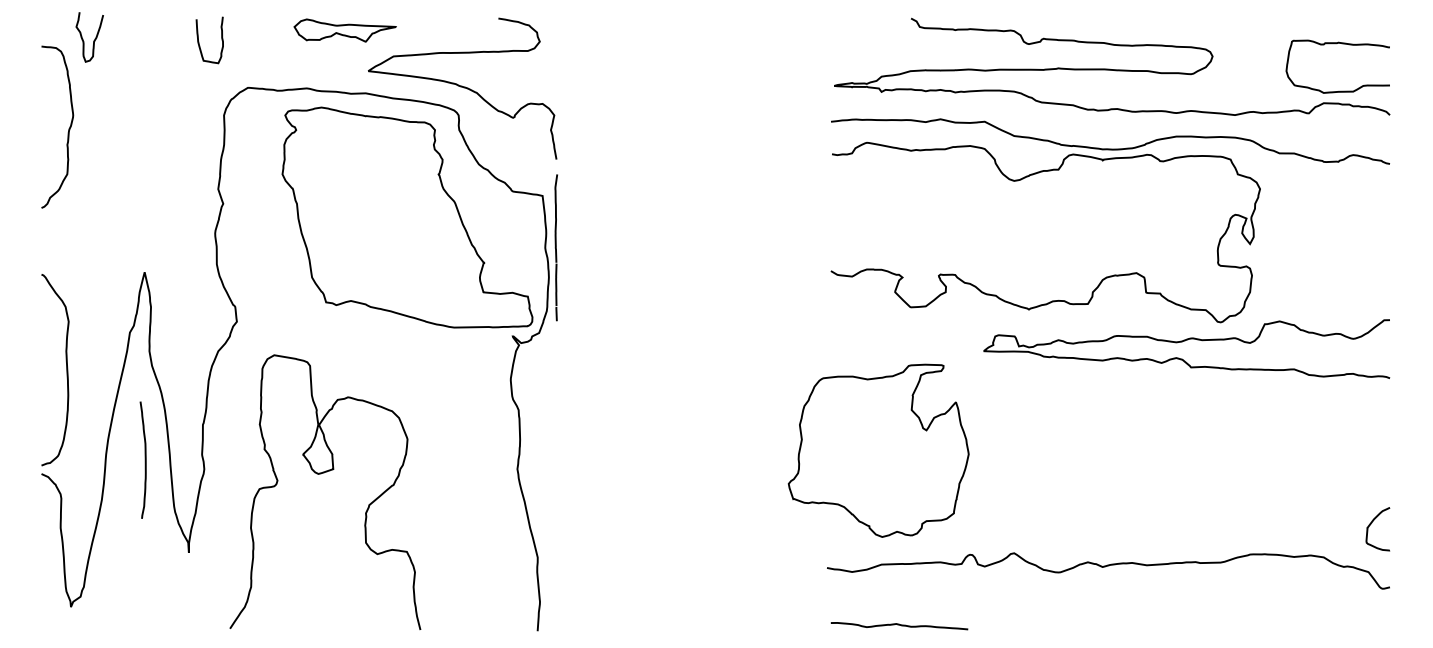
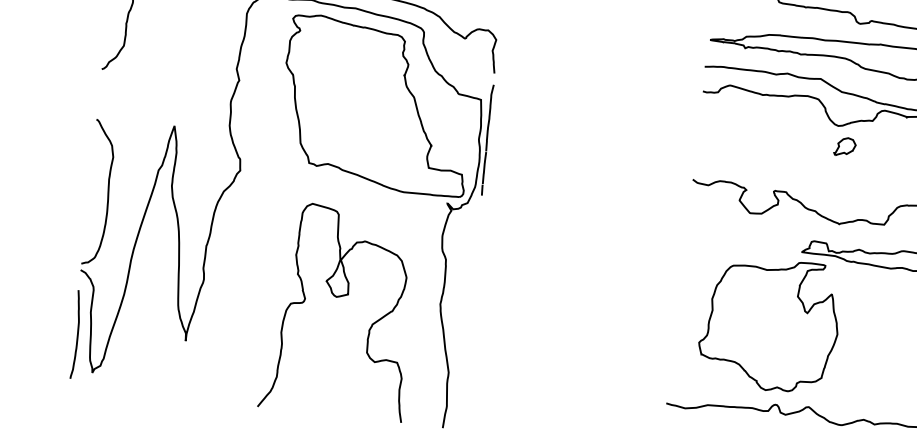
part: (1025, 207) -> (844, 146), added
part: (878, 450) -> (769, 324), moved
curve: (144, 459) -> (76, 334), moved
curve: (321, 474) -> (338, 297), moved

